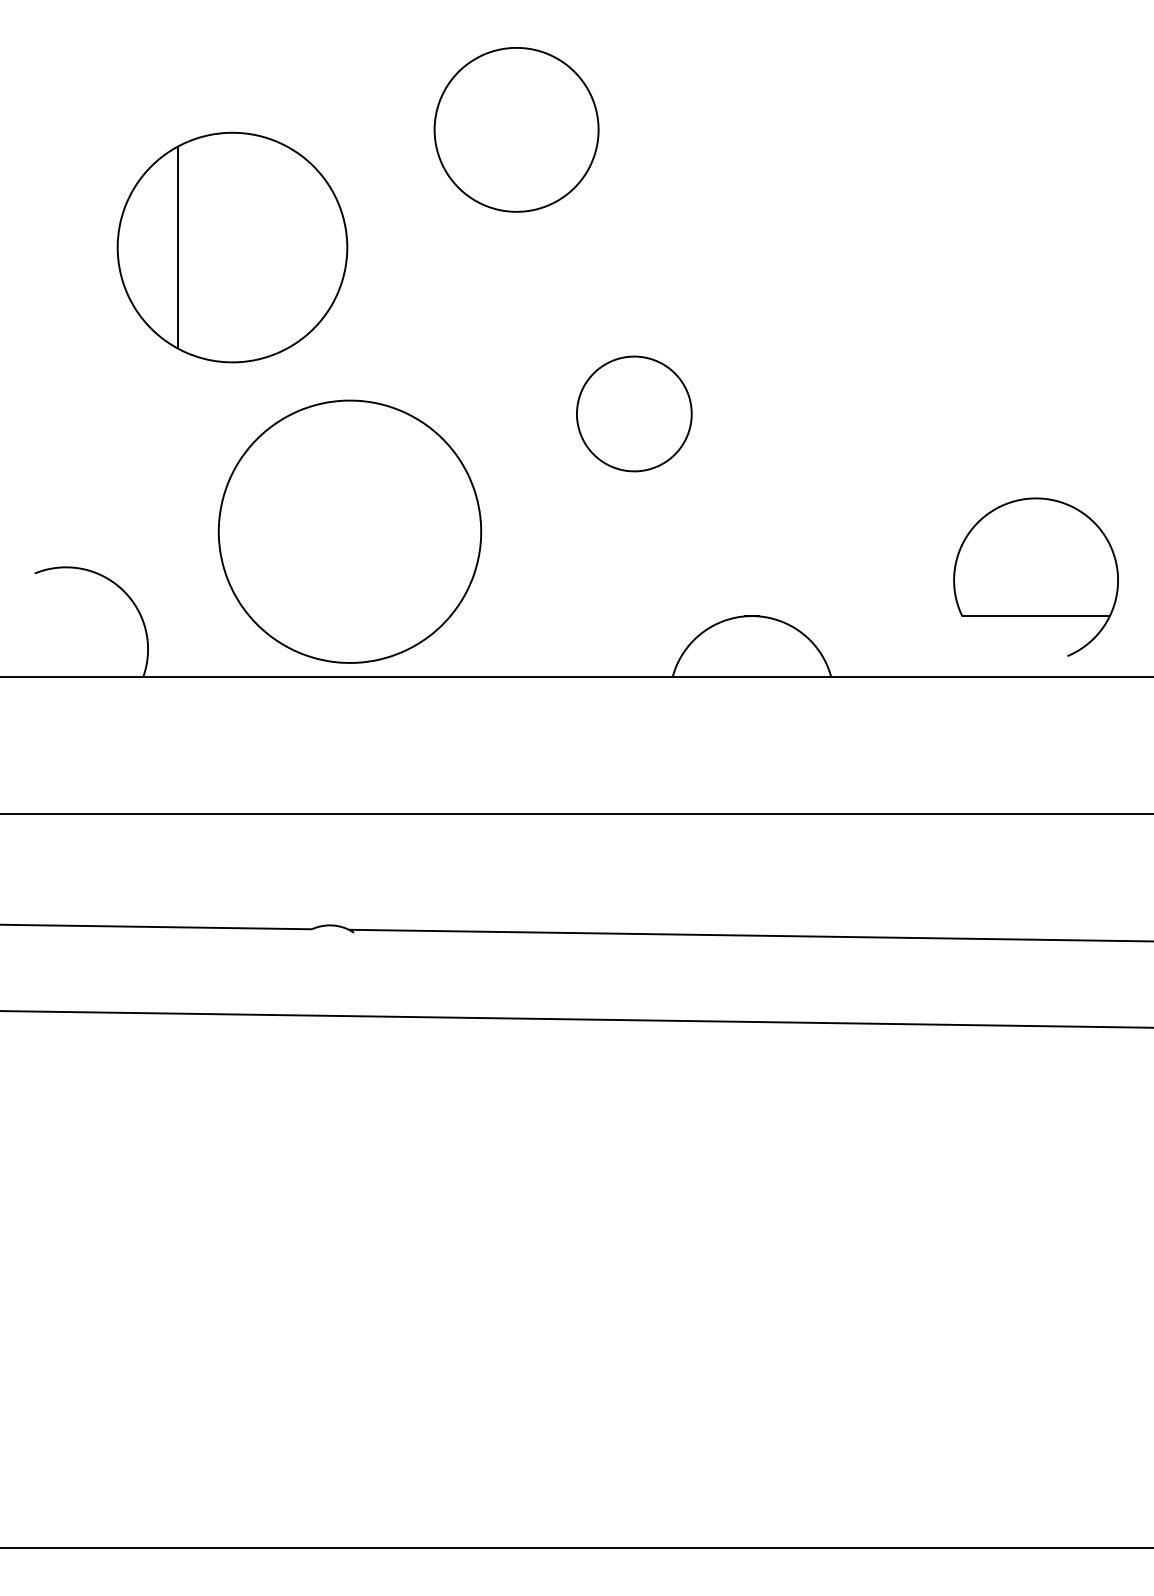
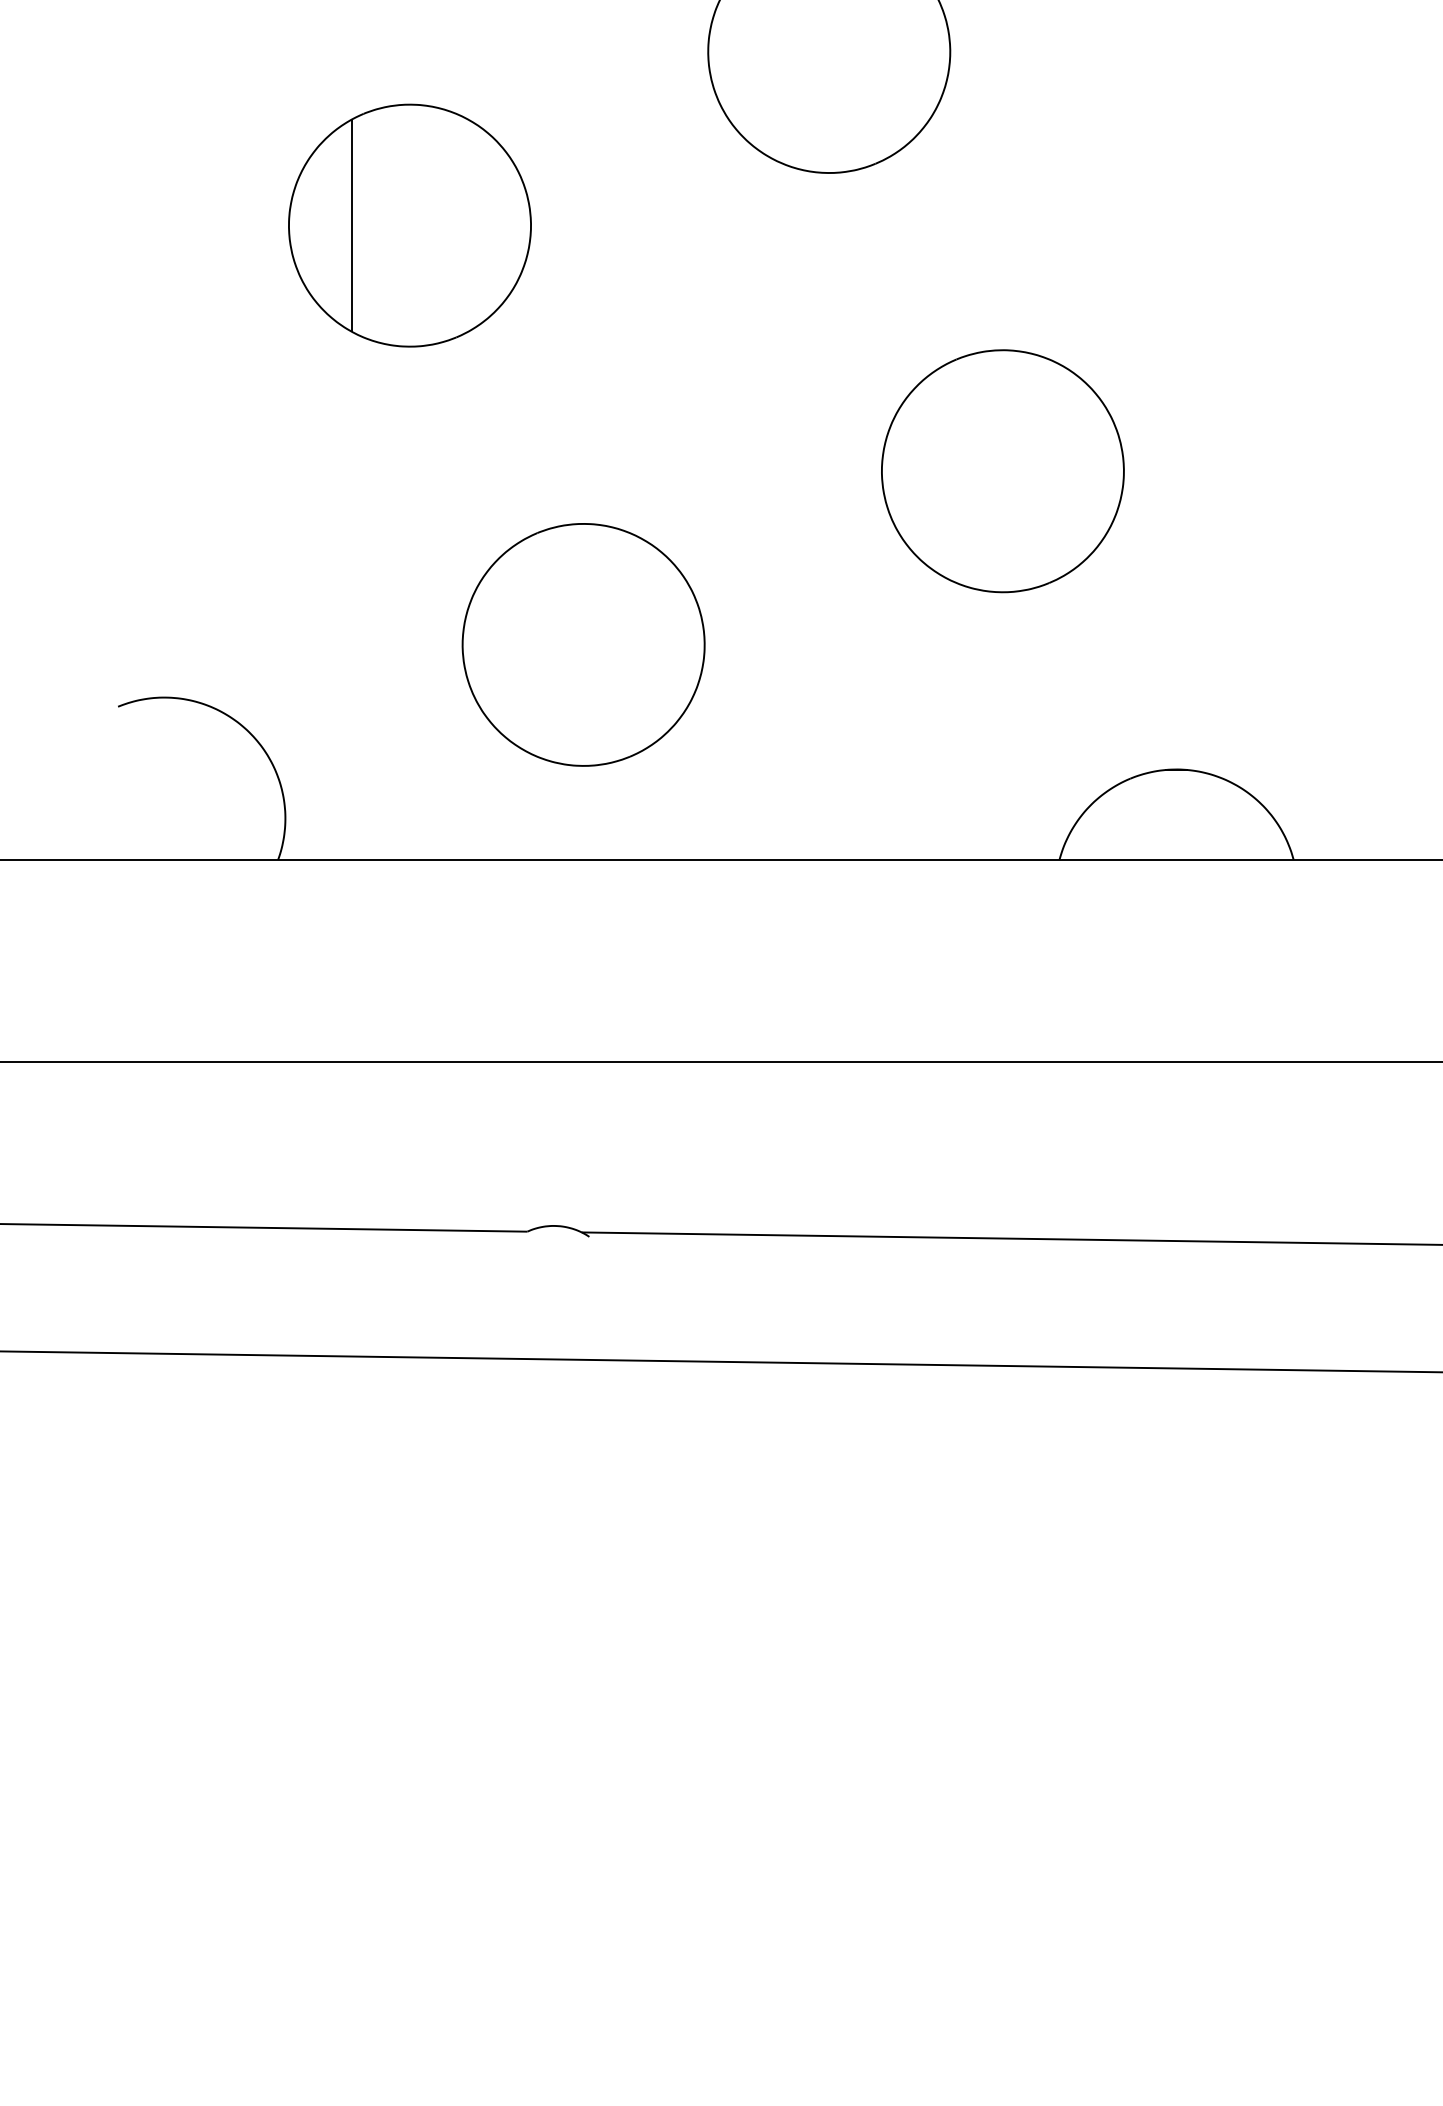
part: (232, 247) -> (409, 225), size x0.71
part: (634, 413) -> (1003, 470), size x1.43
part: (350, 531) -> (584, 644), size x0.62

